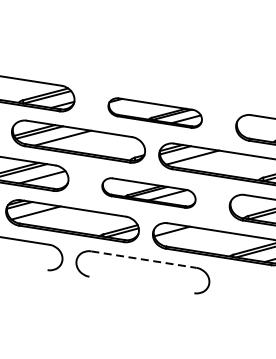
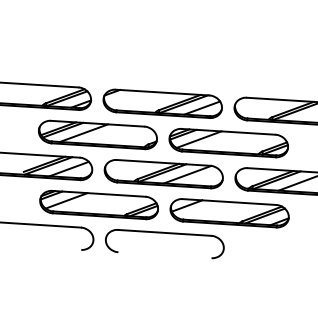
part: (155, 112) -> (162, 103), size x1.43
part: (148, 193) -> (163, 174), size x1.43
line: (143, 259) -> (164, 232), dashed -> solid

